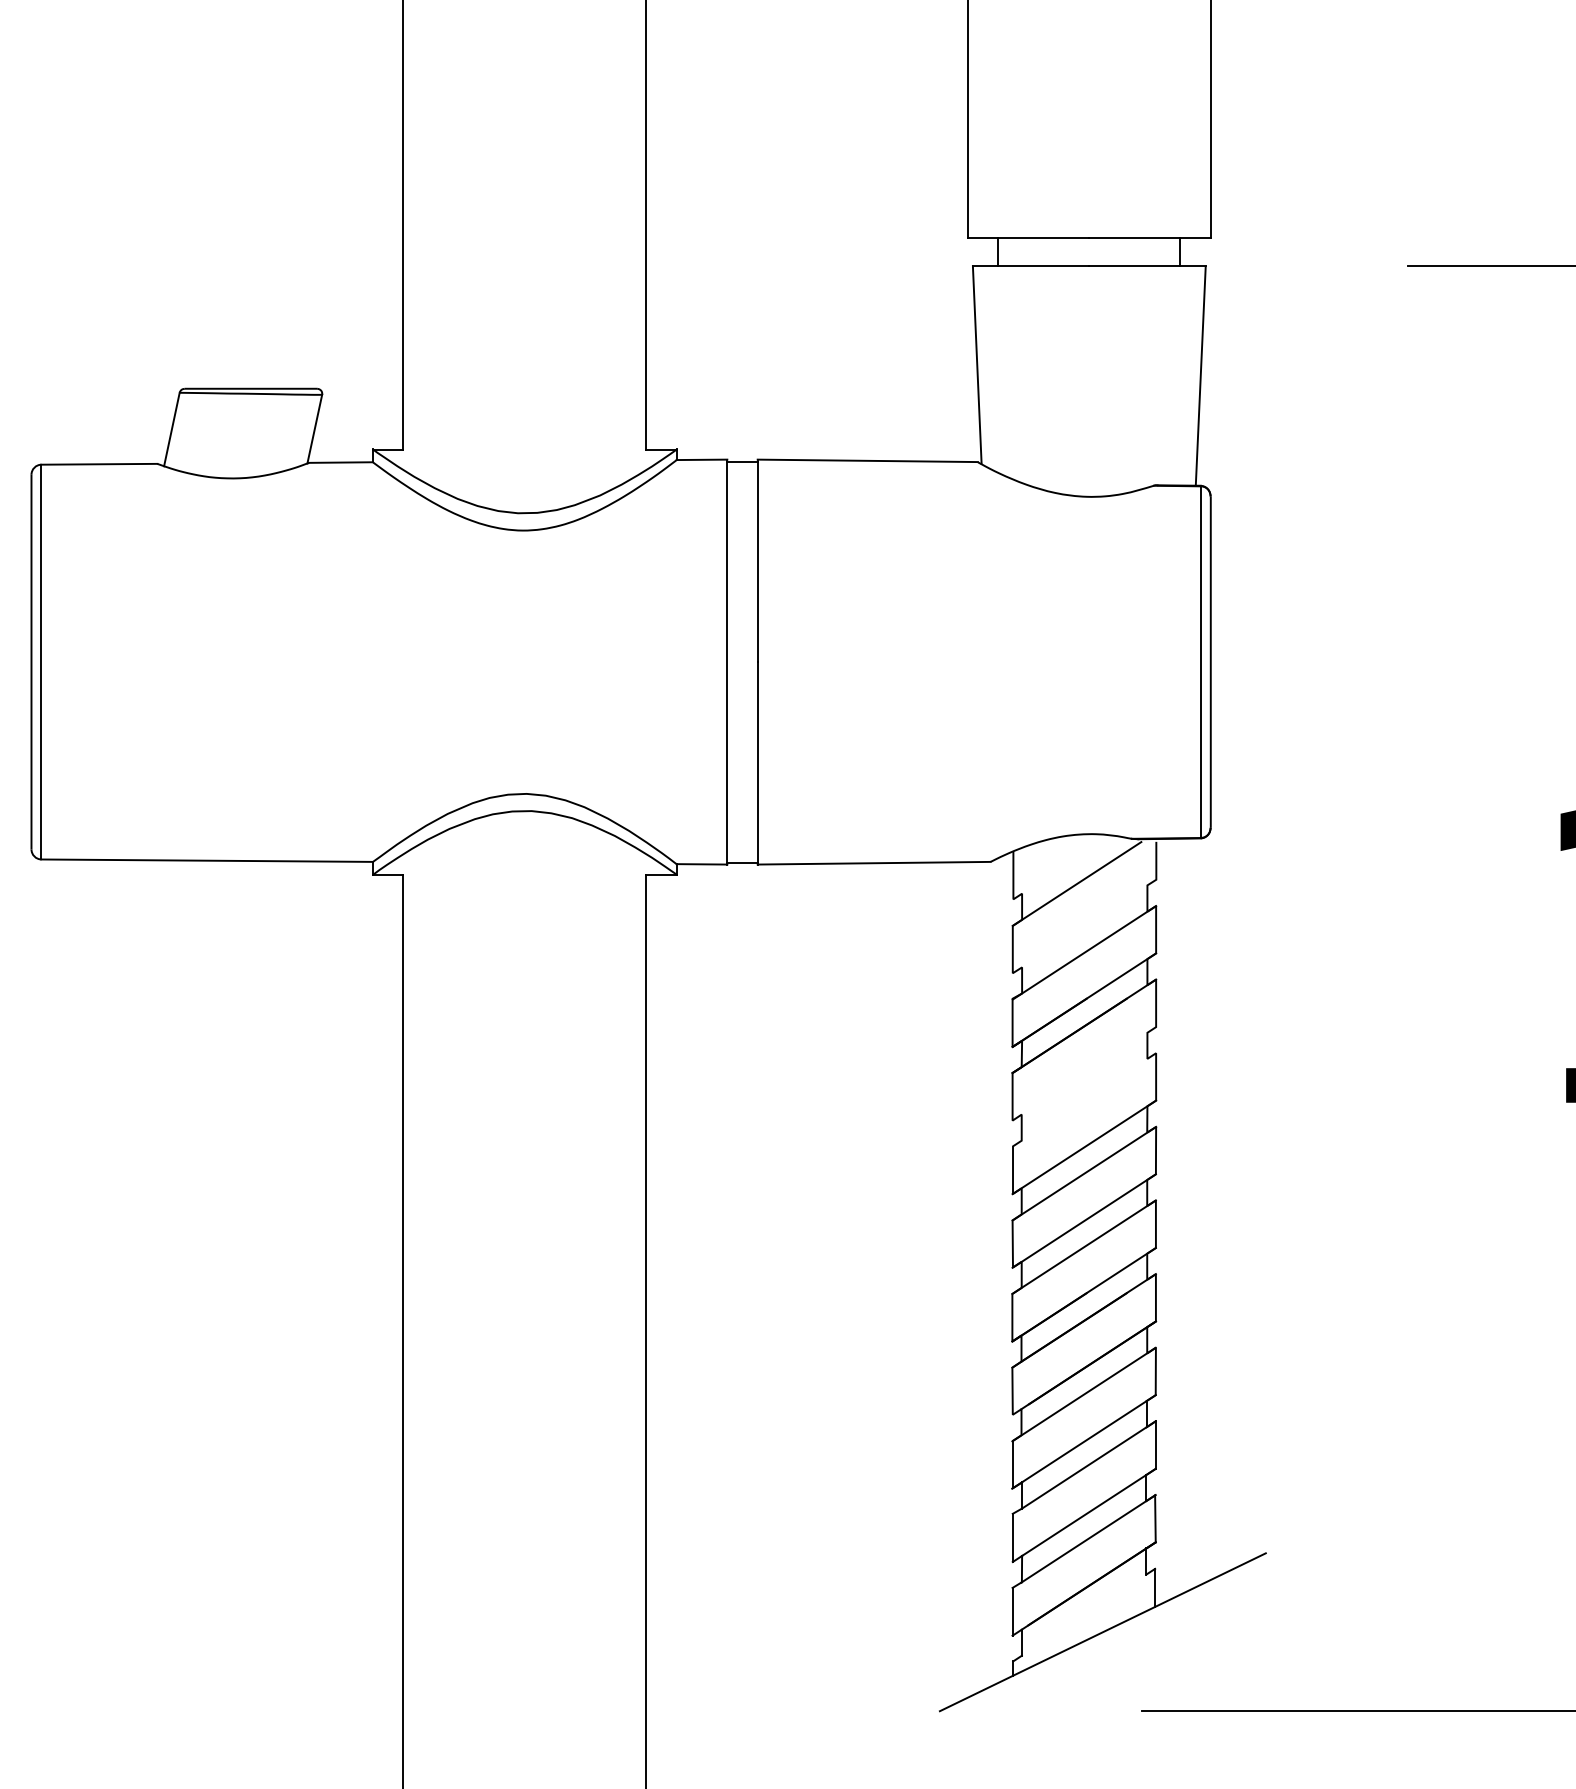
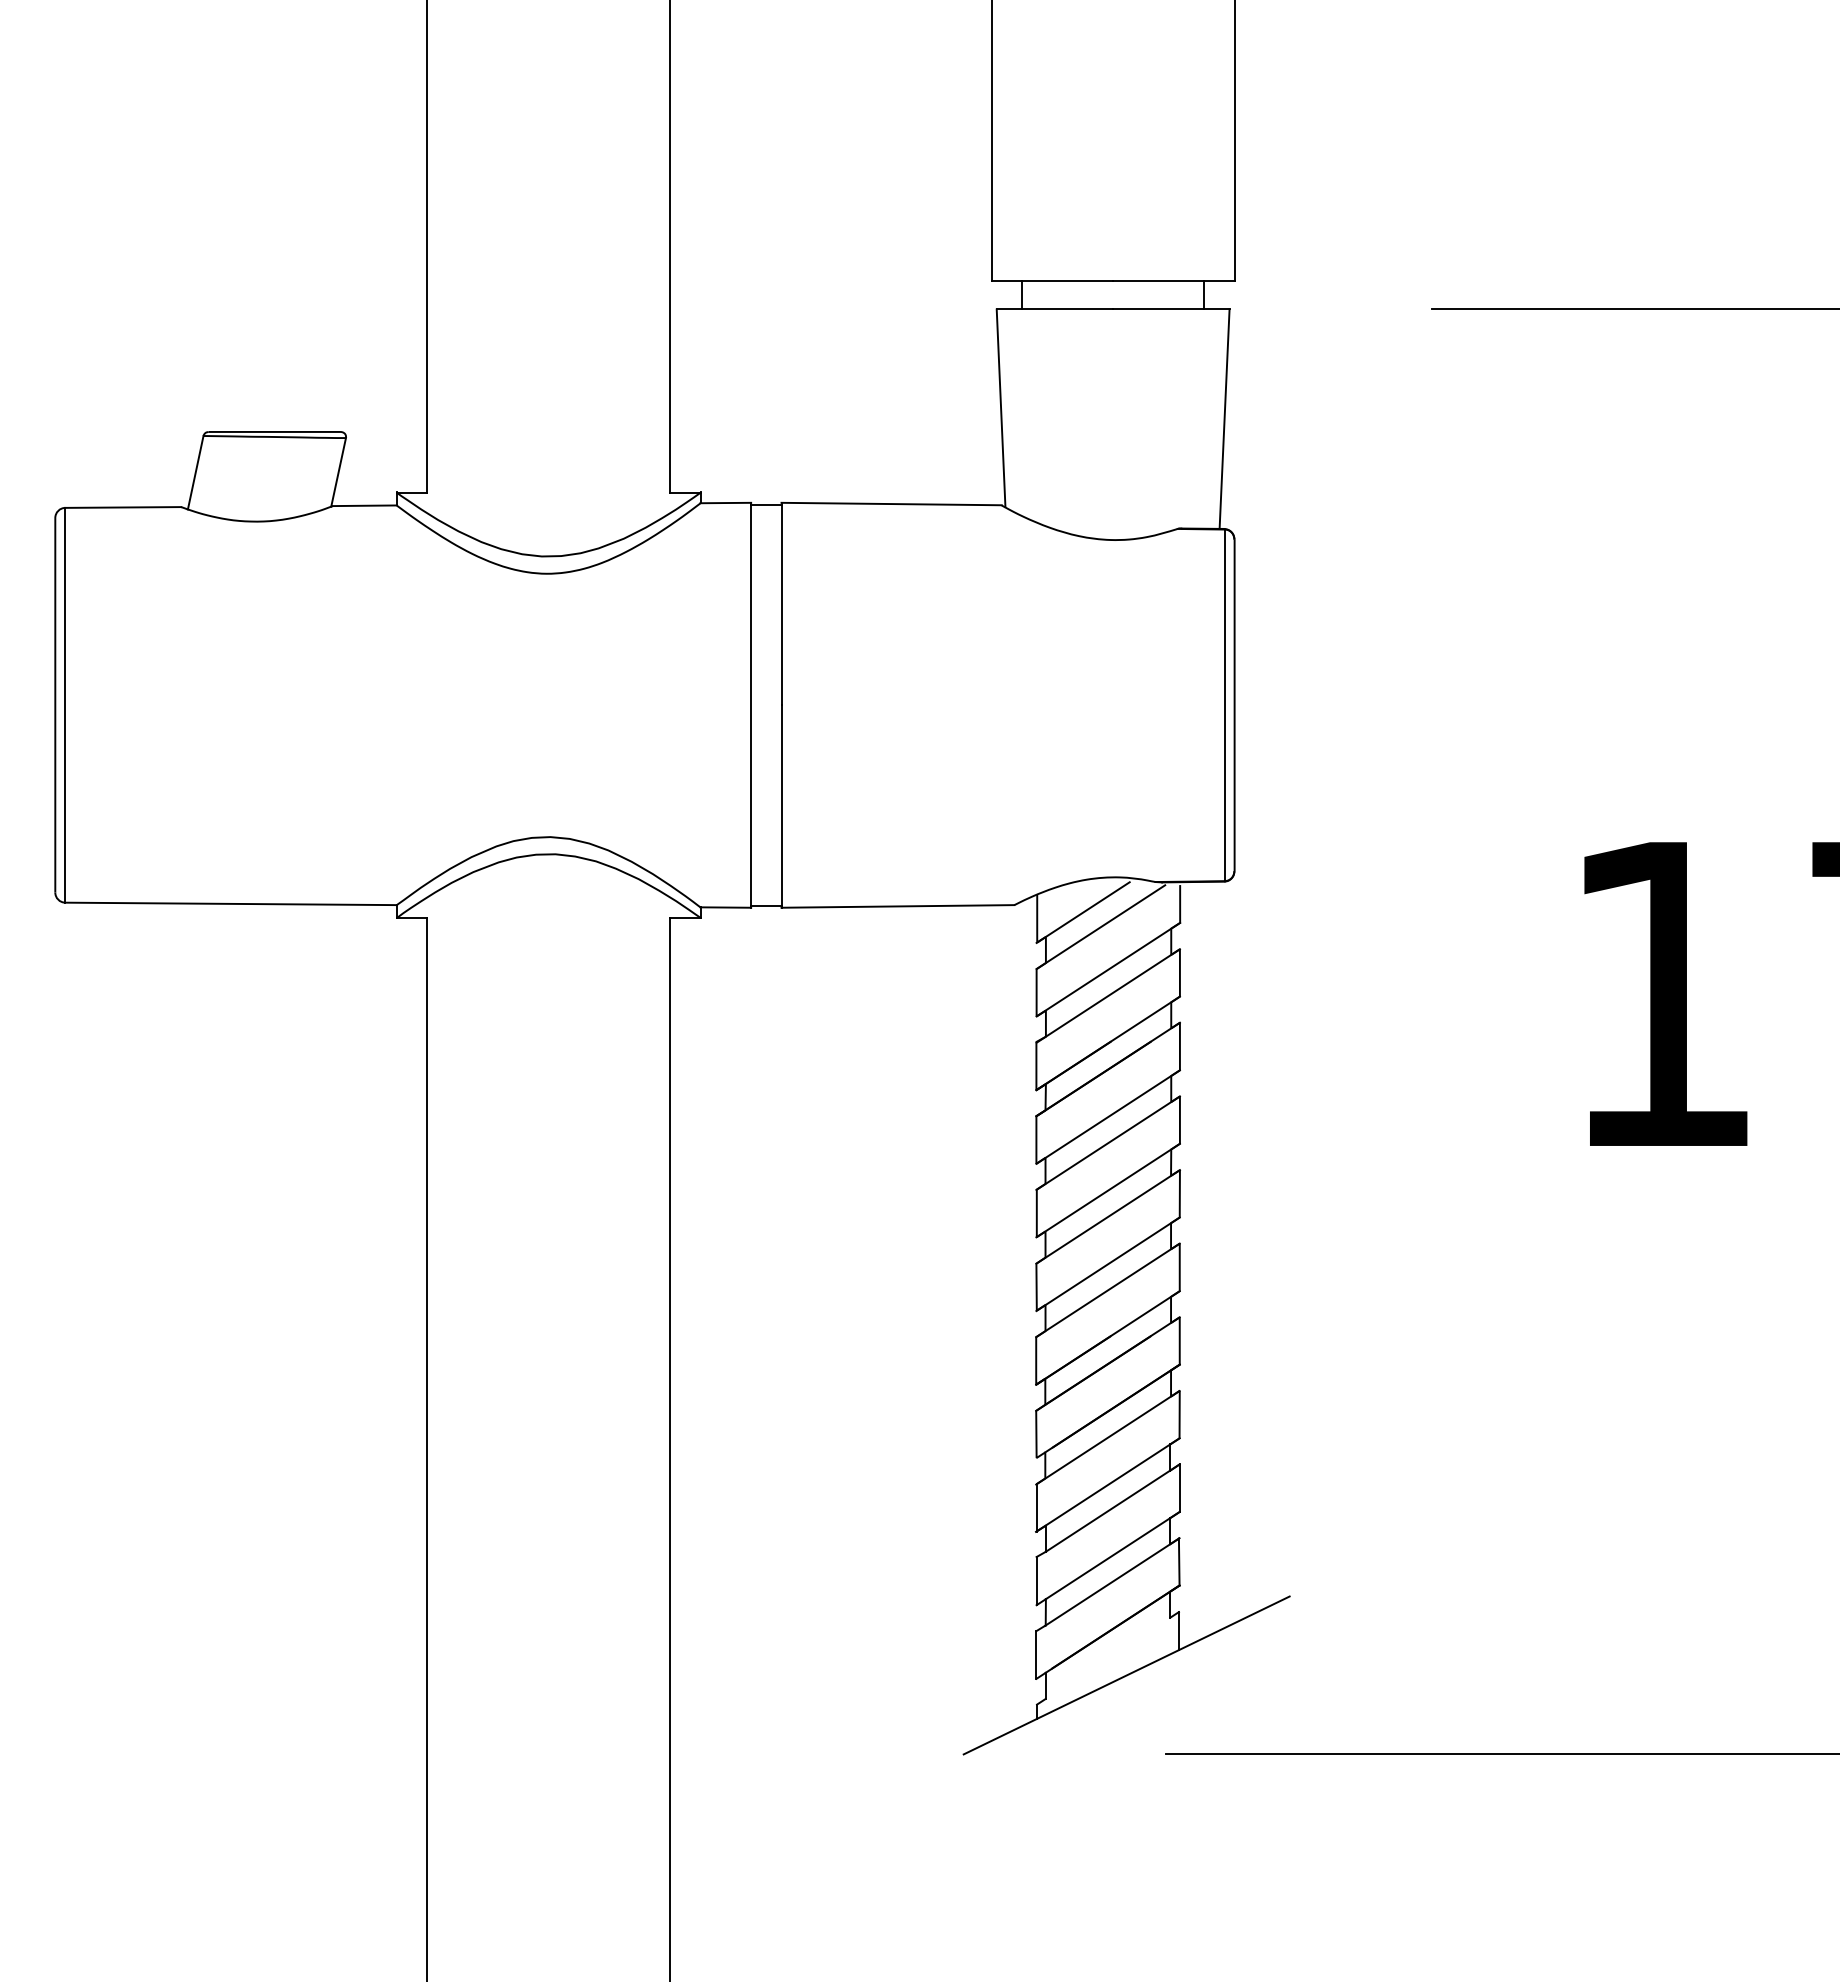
line: (1058, 869) -> (1082, 912), added
line: (1084, 926) -> (1108, 969), added
line: (1083, 1073) -> (1107, 1116), added
line: (1083, 1099) -> (1107, 1142), added

